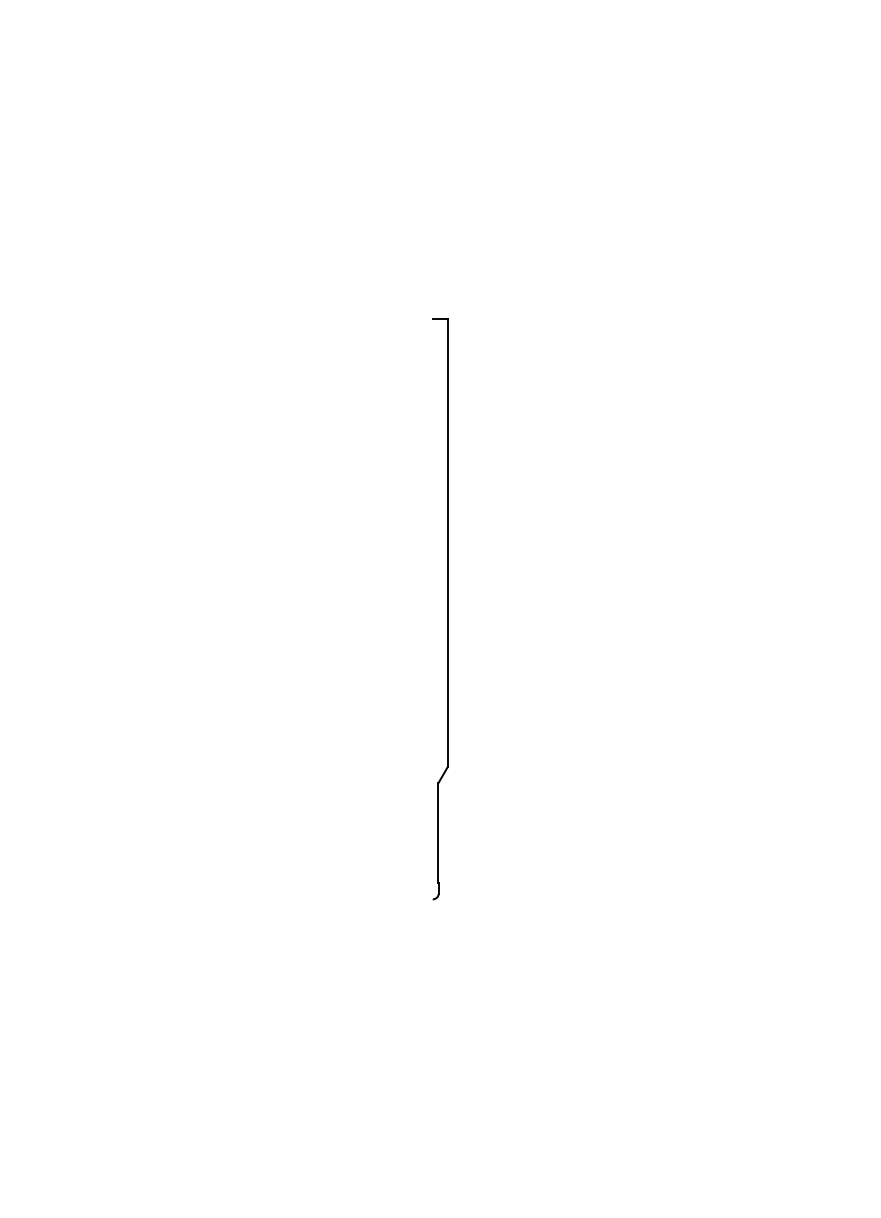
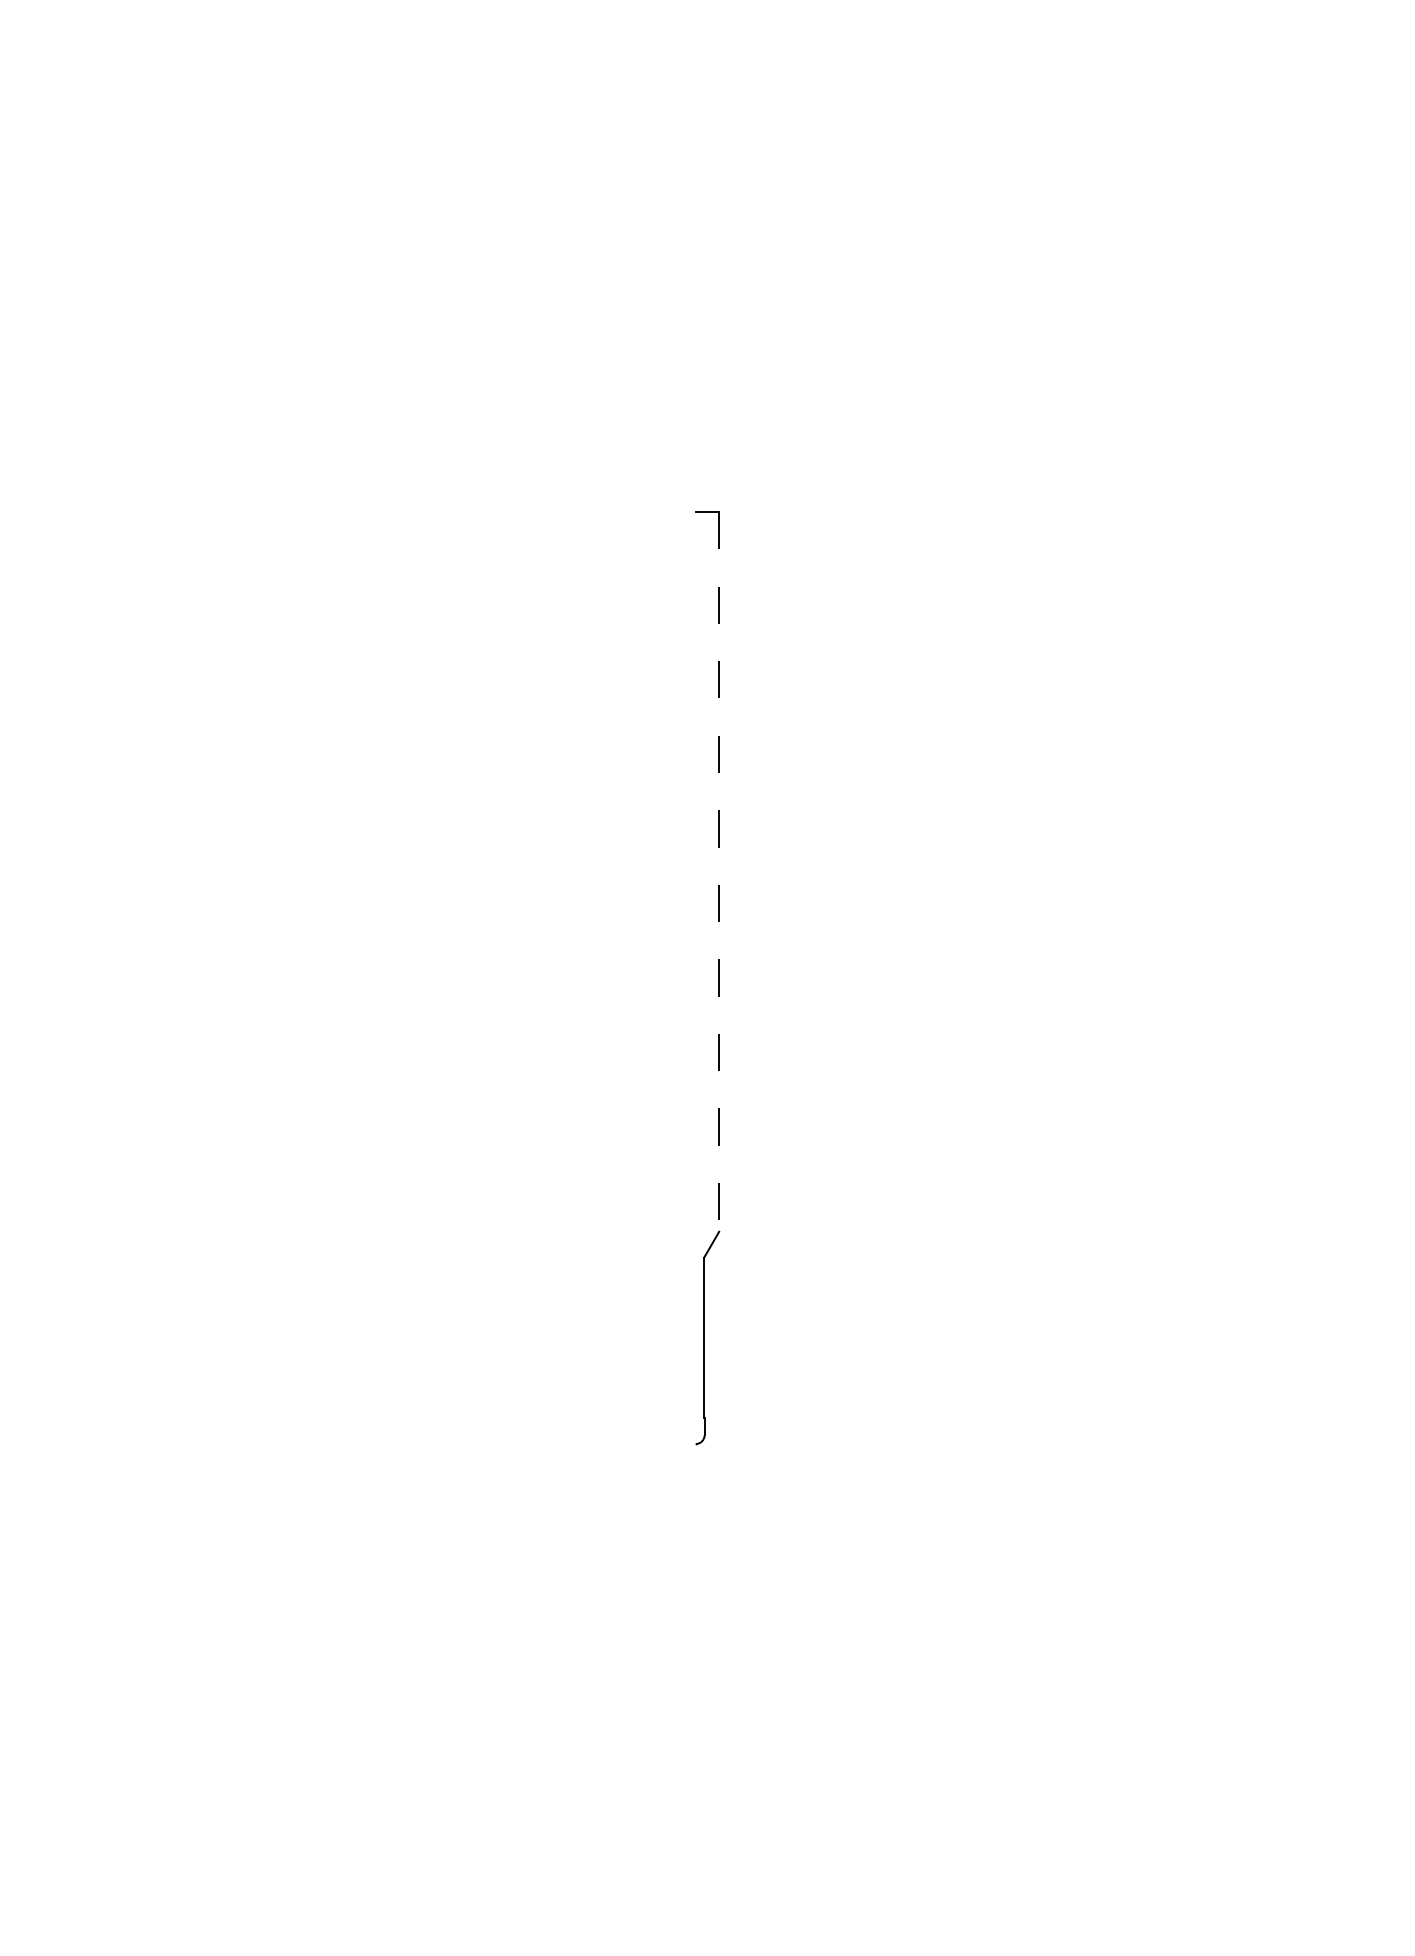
line: (447, 543) -> (718, 872), solid -> dashed

